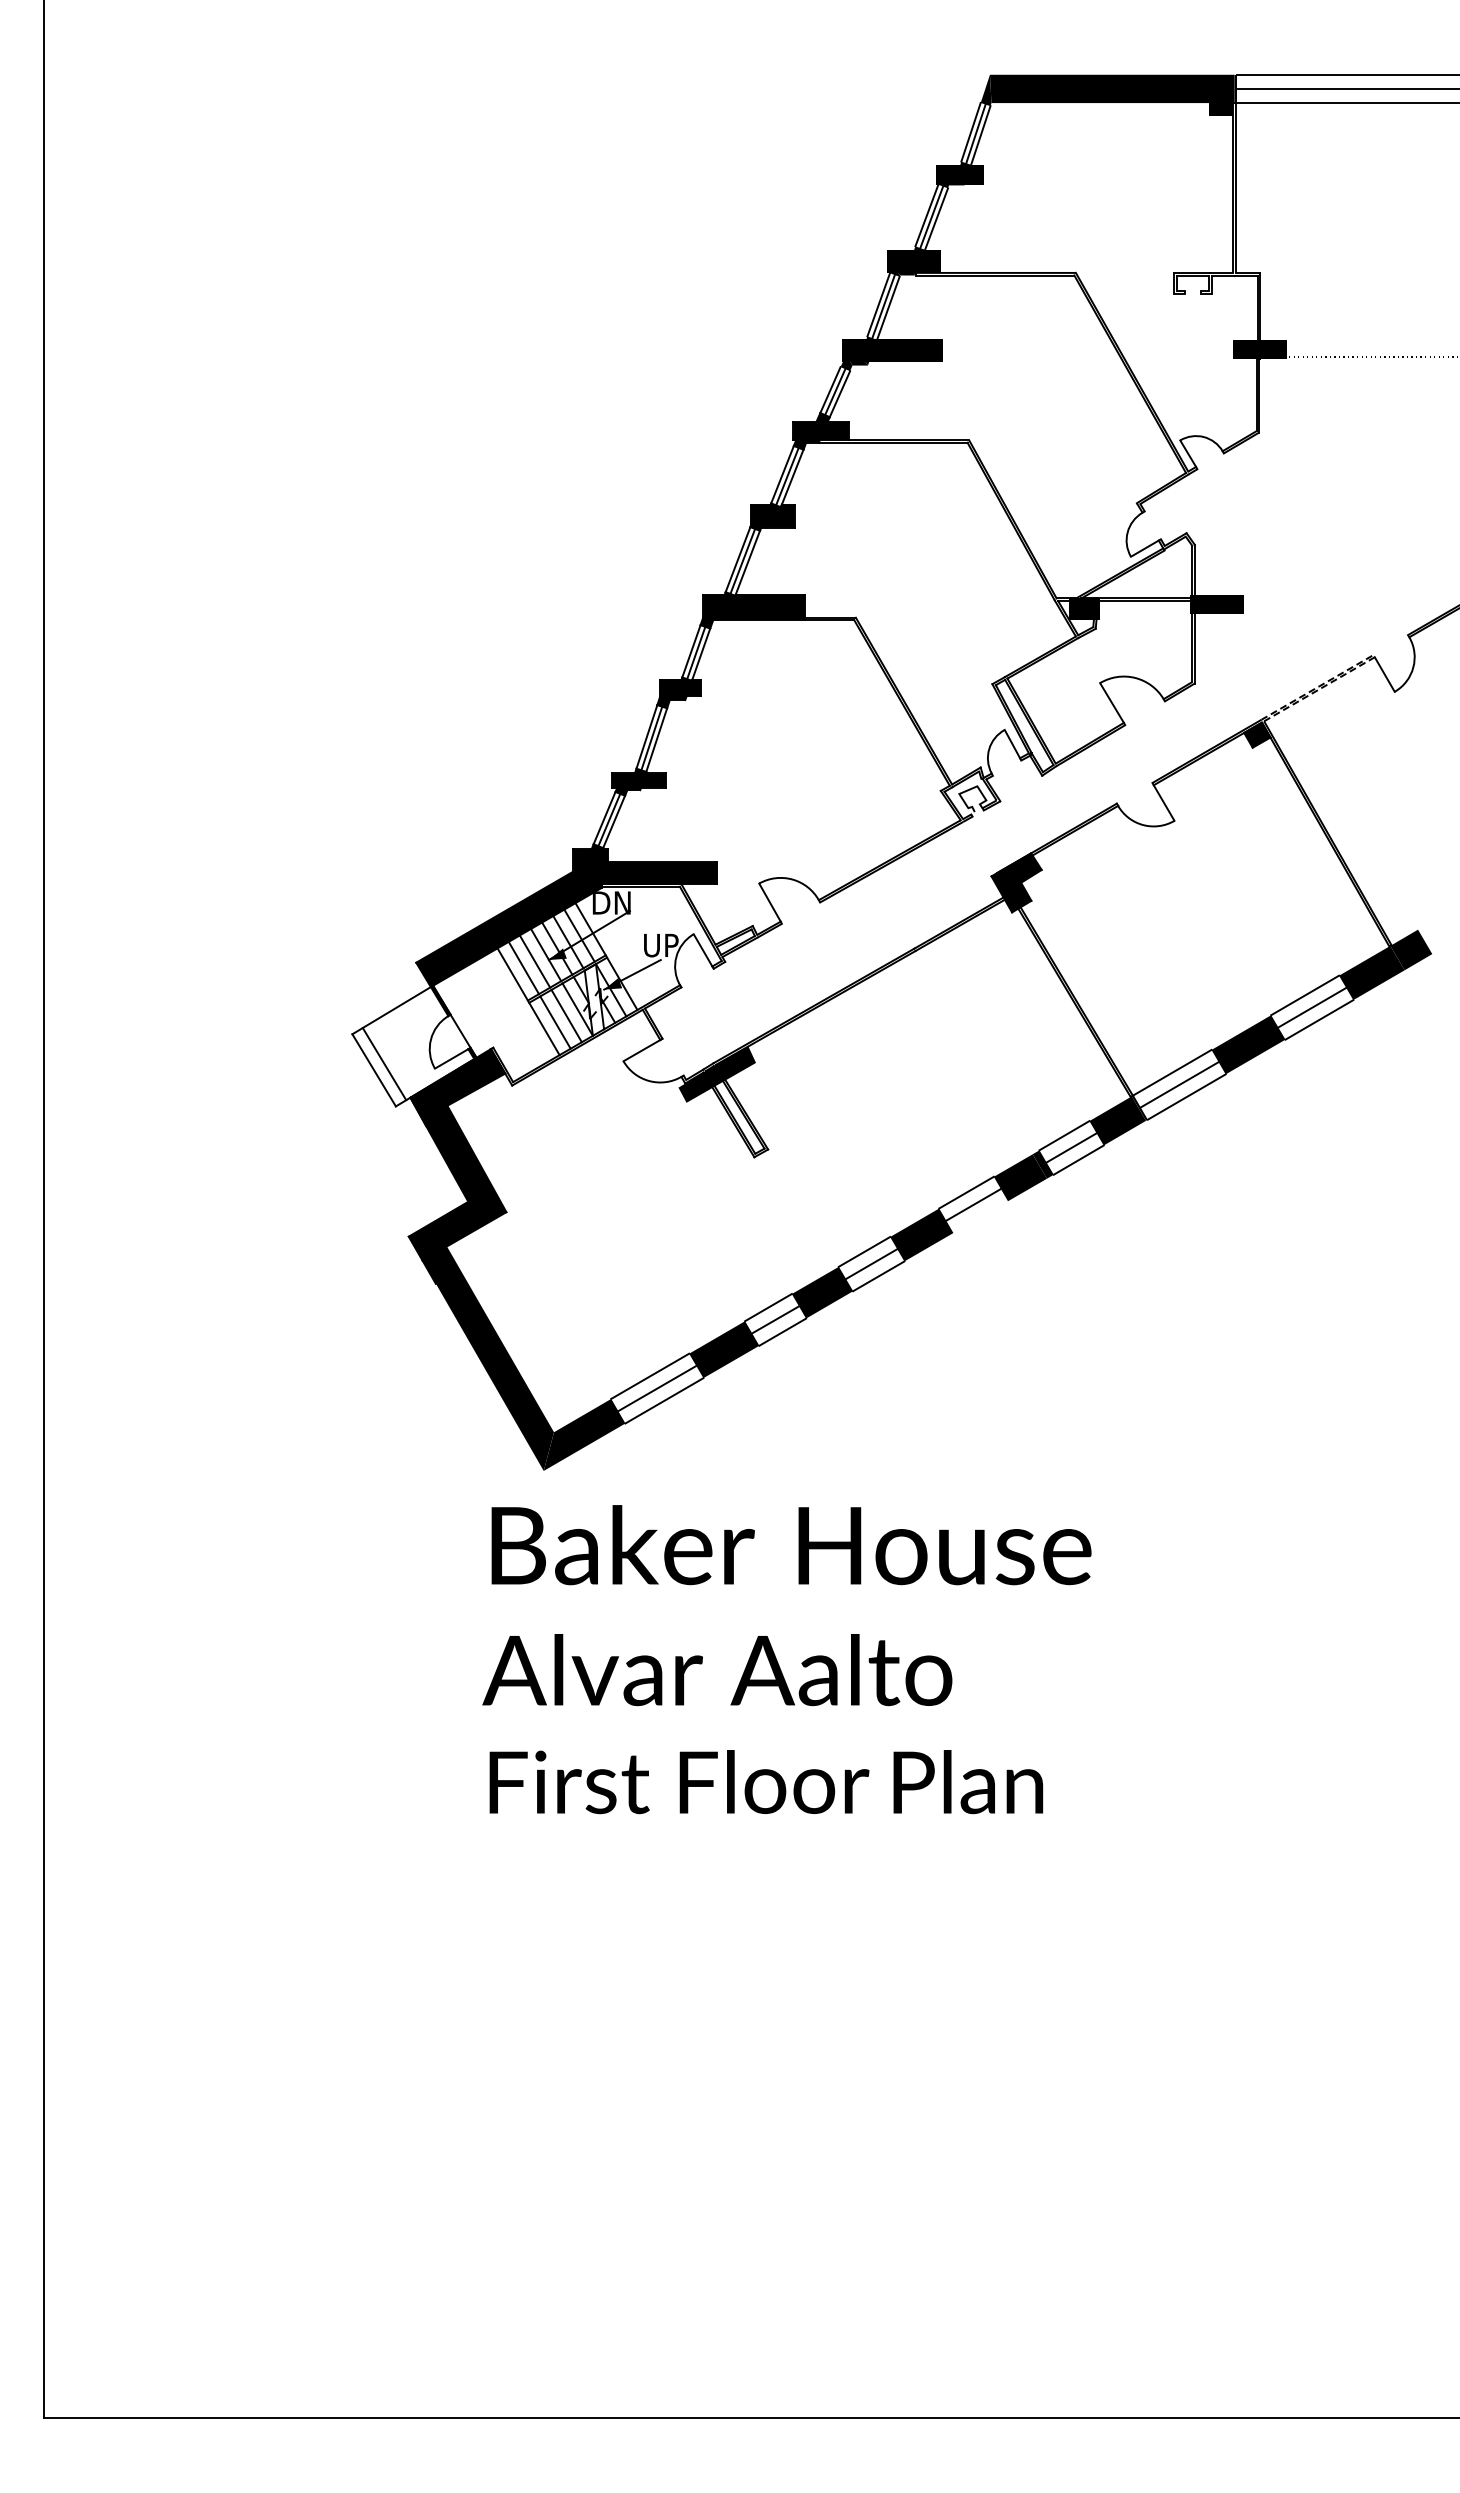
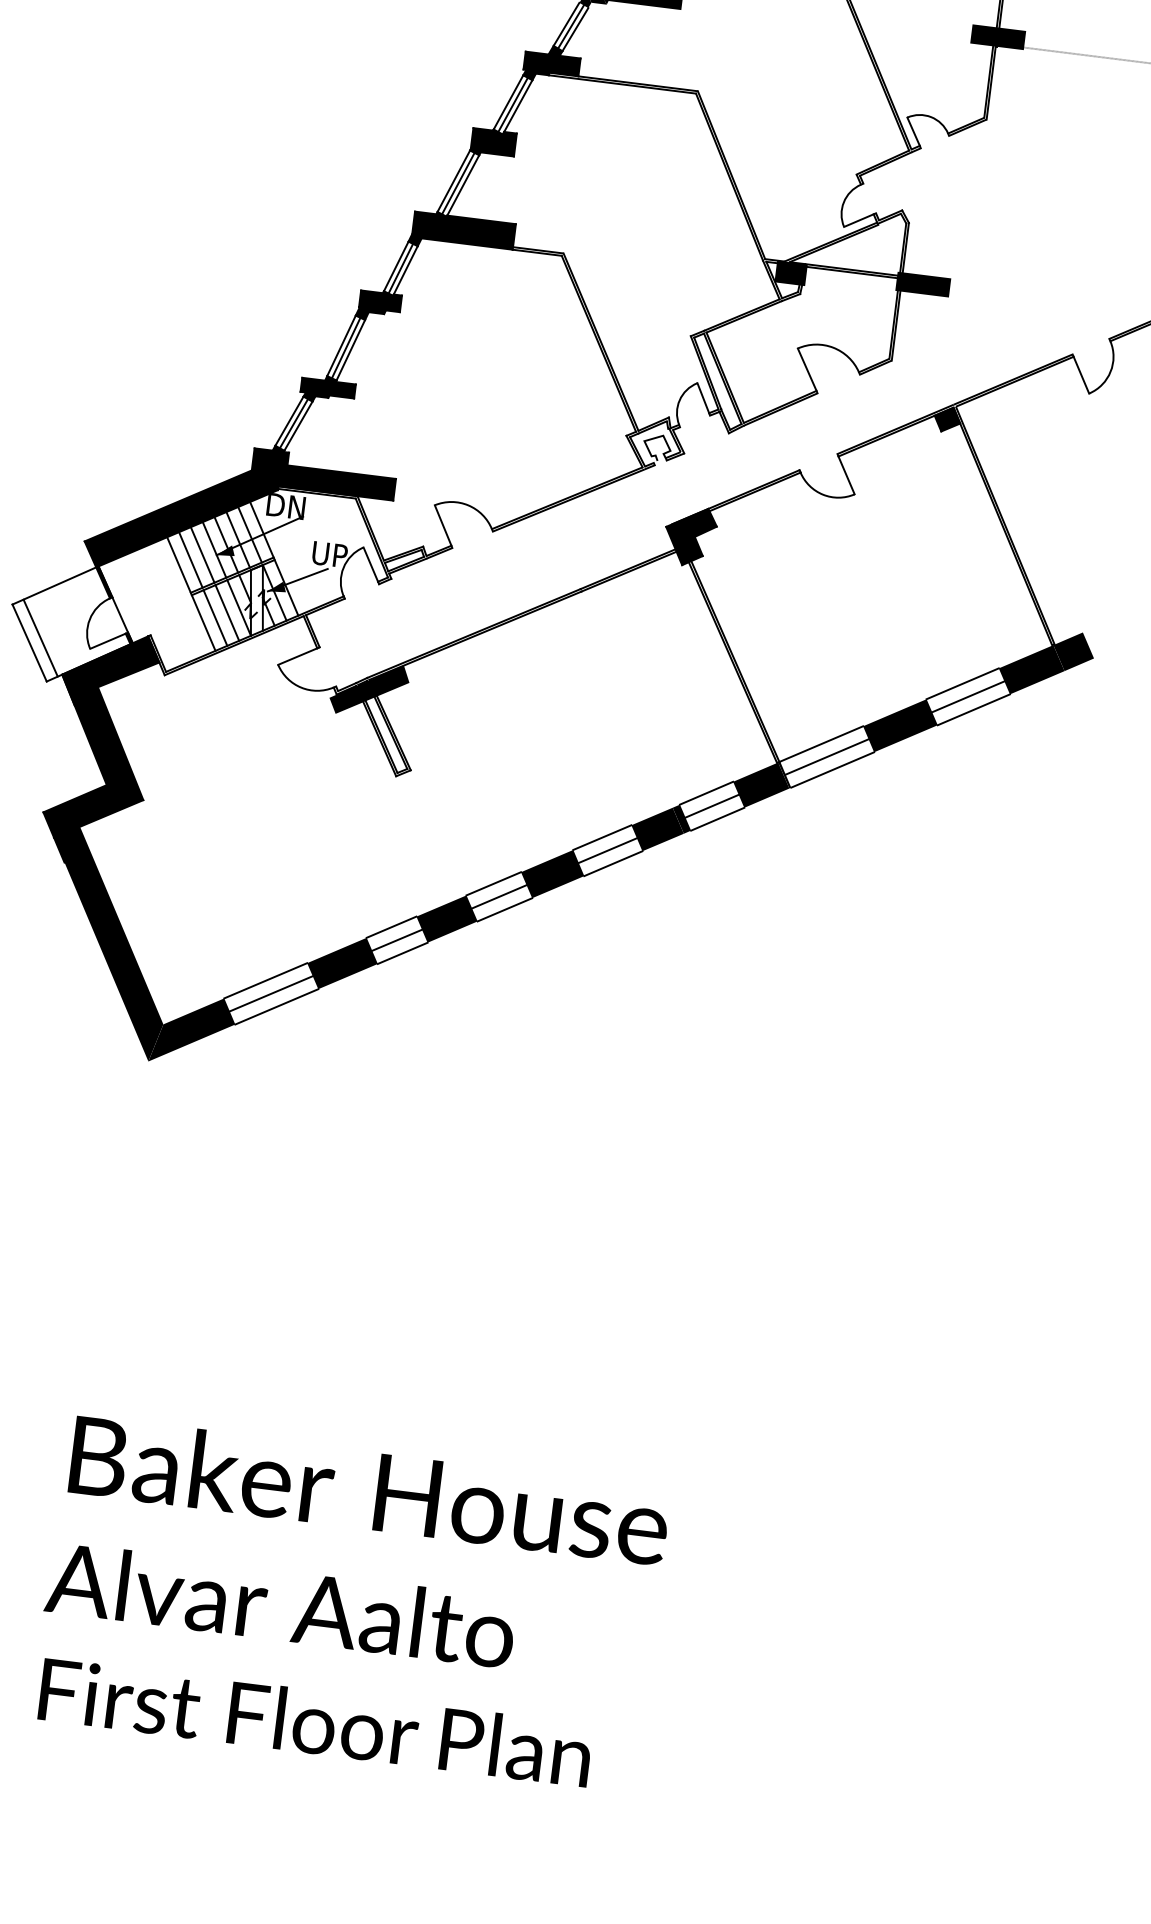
line: (1373, 655) -> (1072, 354), dashed -> solid
line: (980, 1217) -> (613, 864), added
text: (786, 1659) -> (350, 1603), moved

